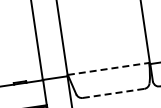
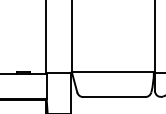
line: (109, 69) -> (113, 72), dashed -> solid
line: (113, 93) -> (114, 97), dashed -> solid

